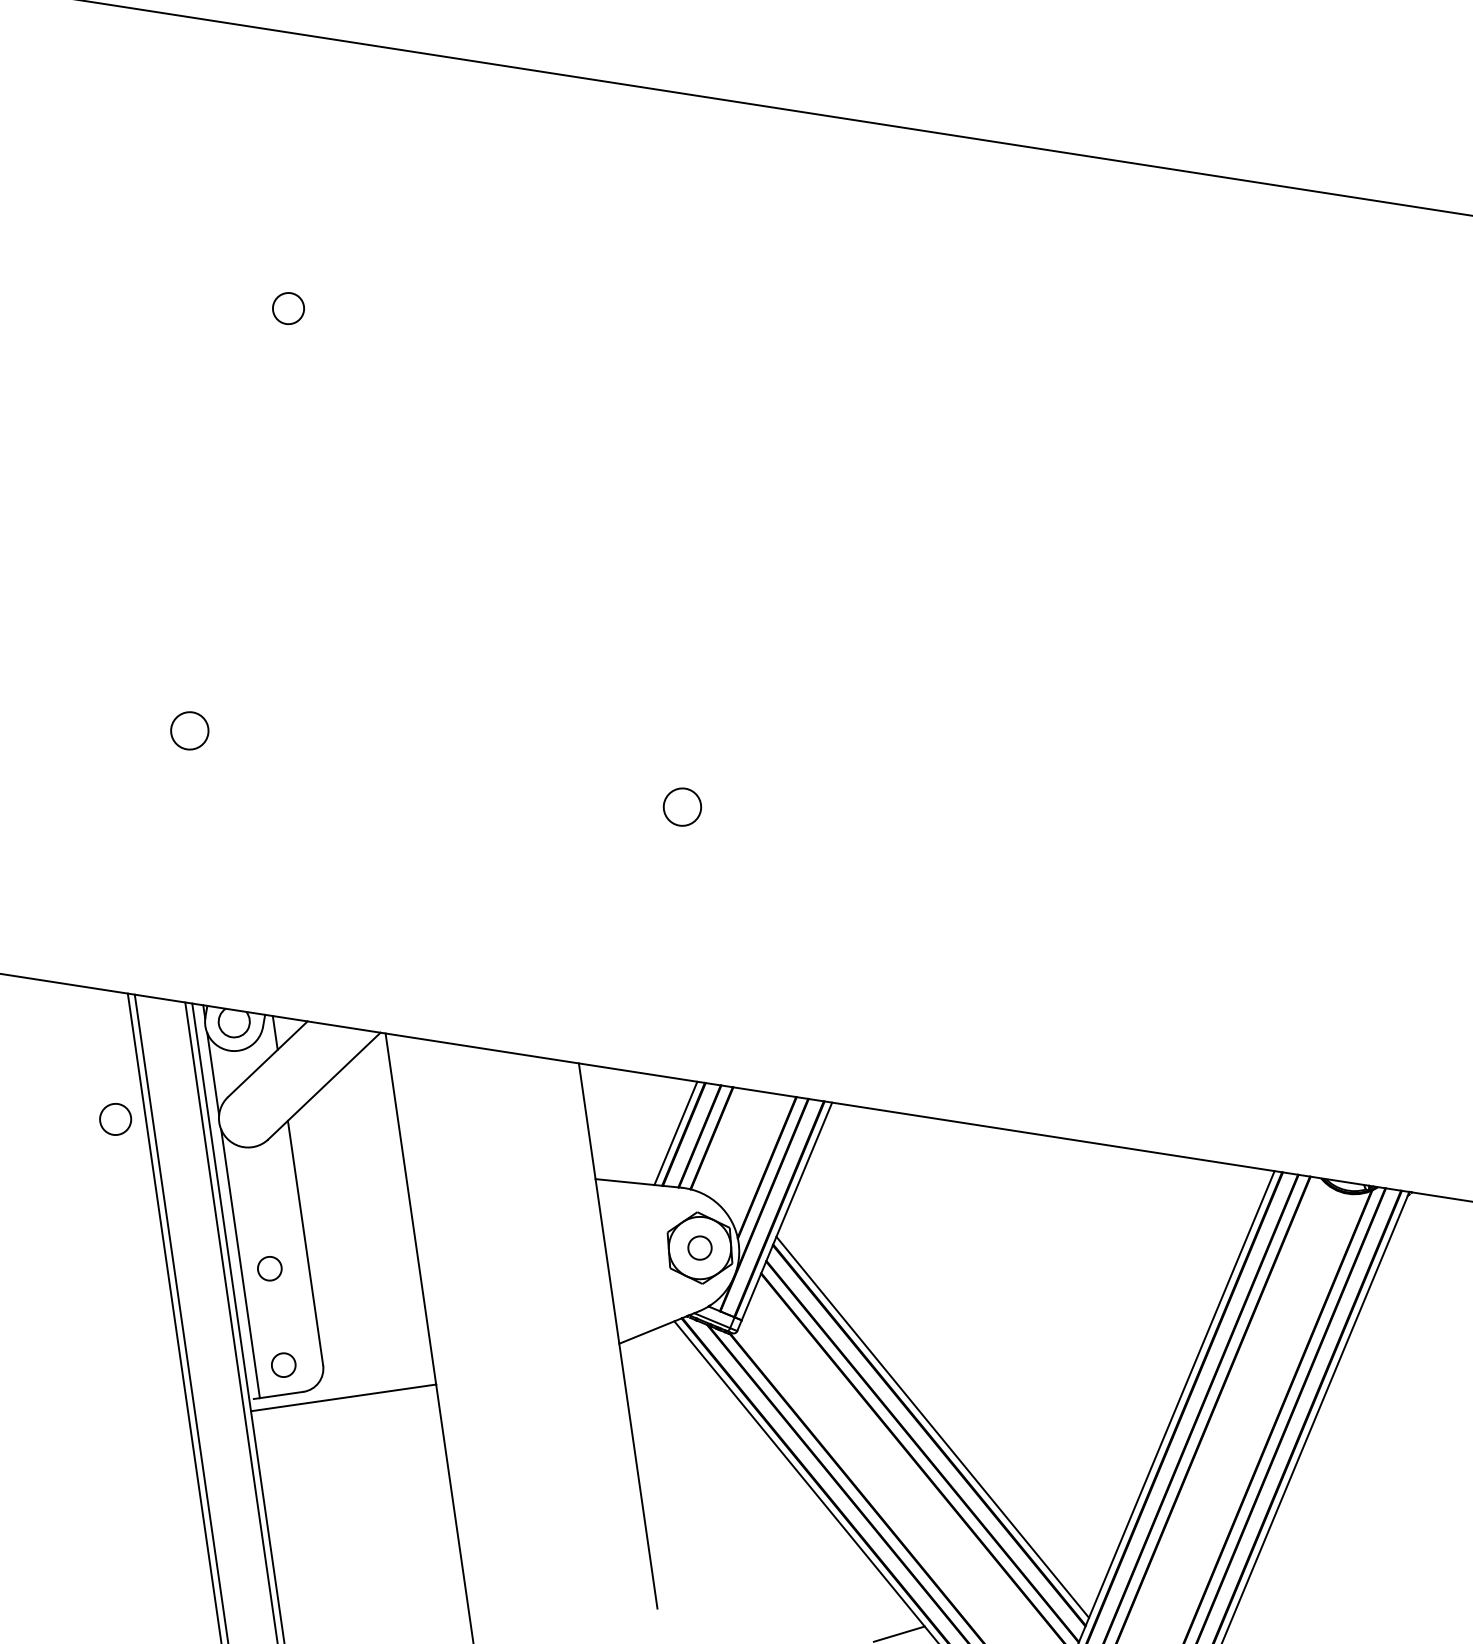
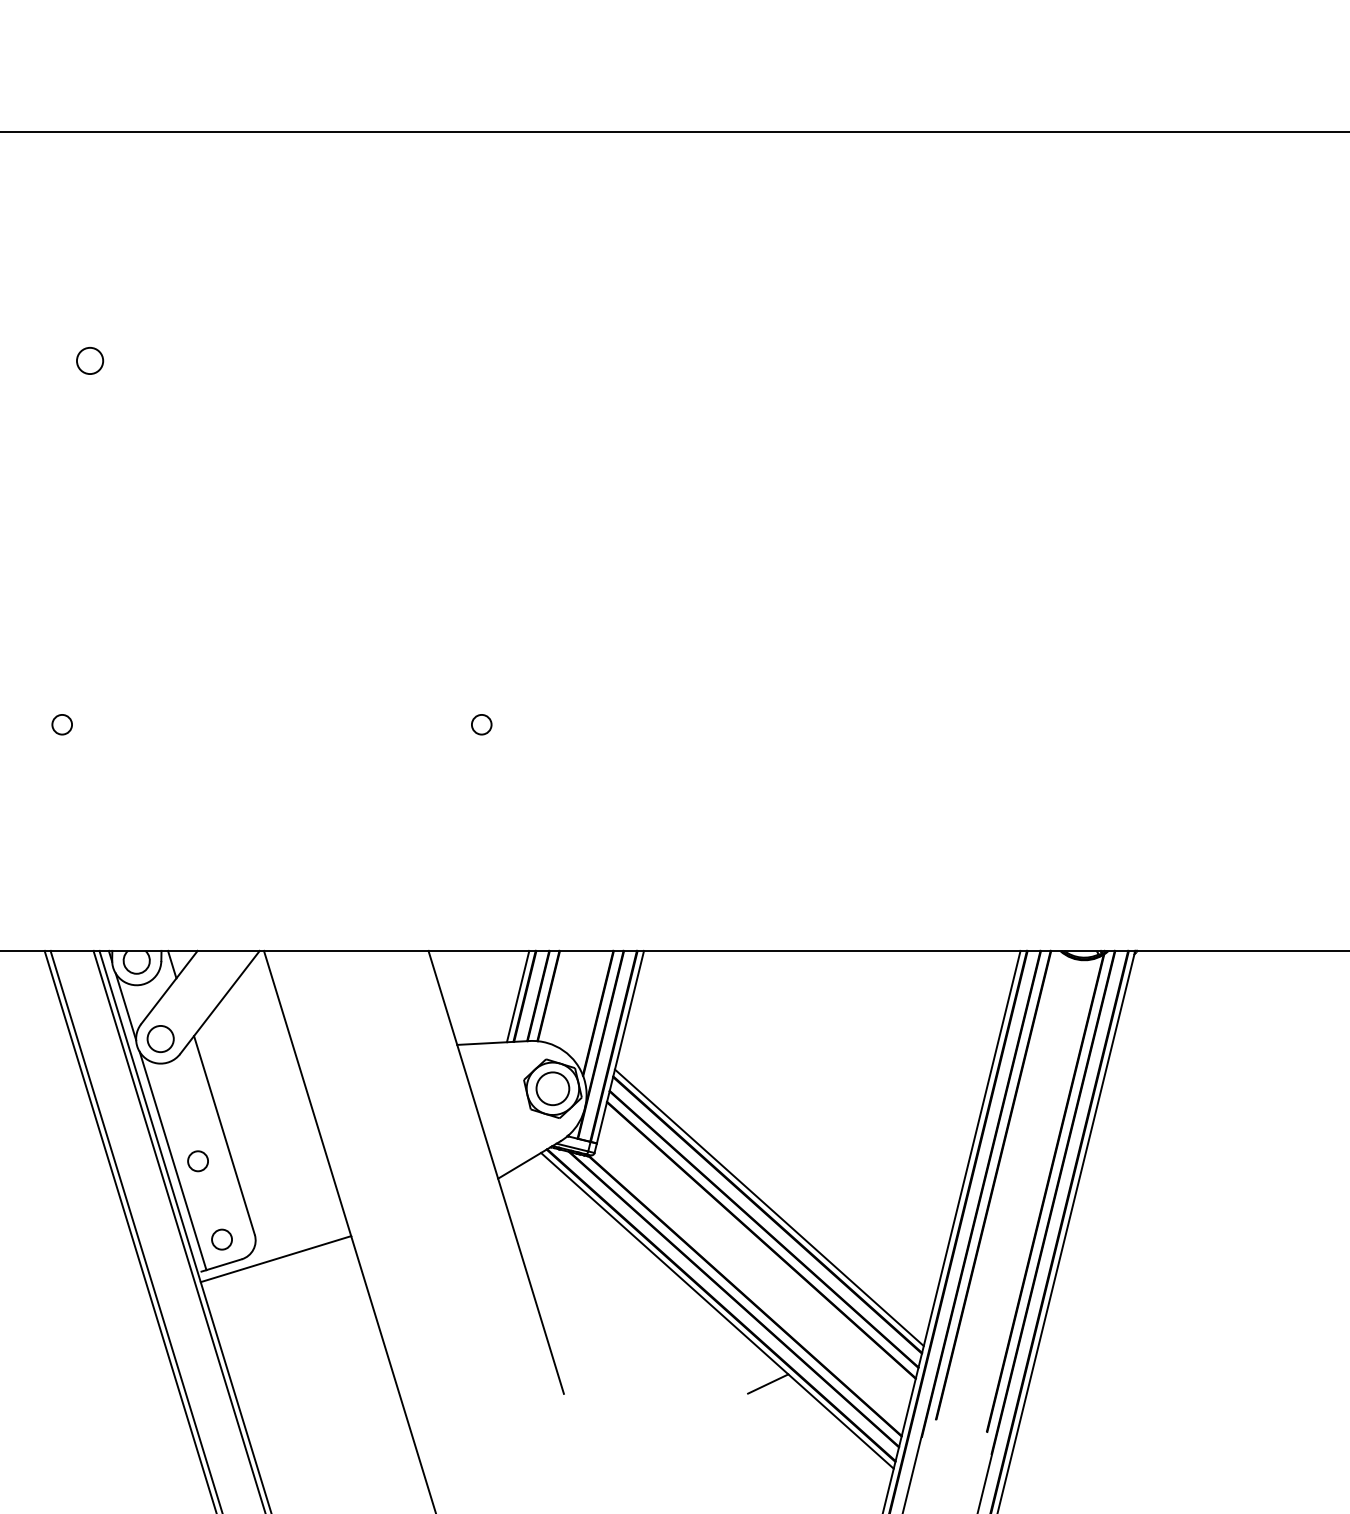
circle: (188, 730) -> (61, 724), size x0.62
circle: (682, 807) -> (481, 724), size x0.62
circle: (115, 1118) -> (160, 1038), moved
circle: (699, 1247) -> (552, 1088), size x1.67

